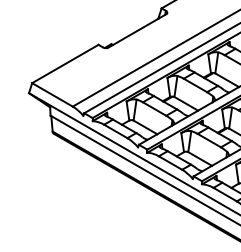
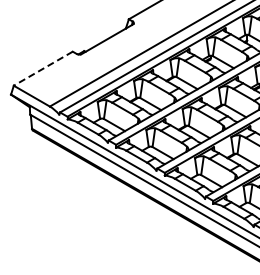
line: (64, 63) -> (42, 68), solid -> dashed

